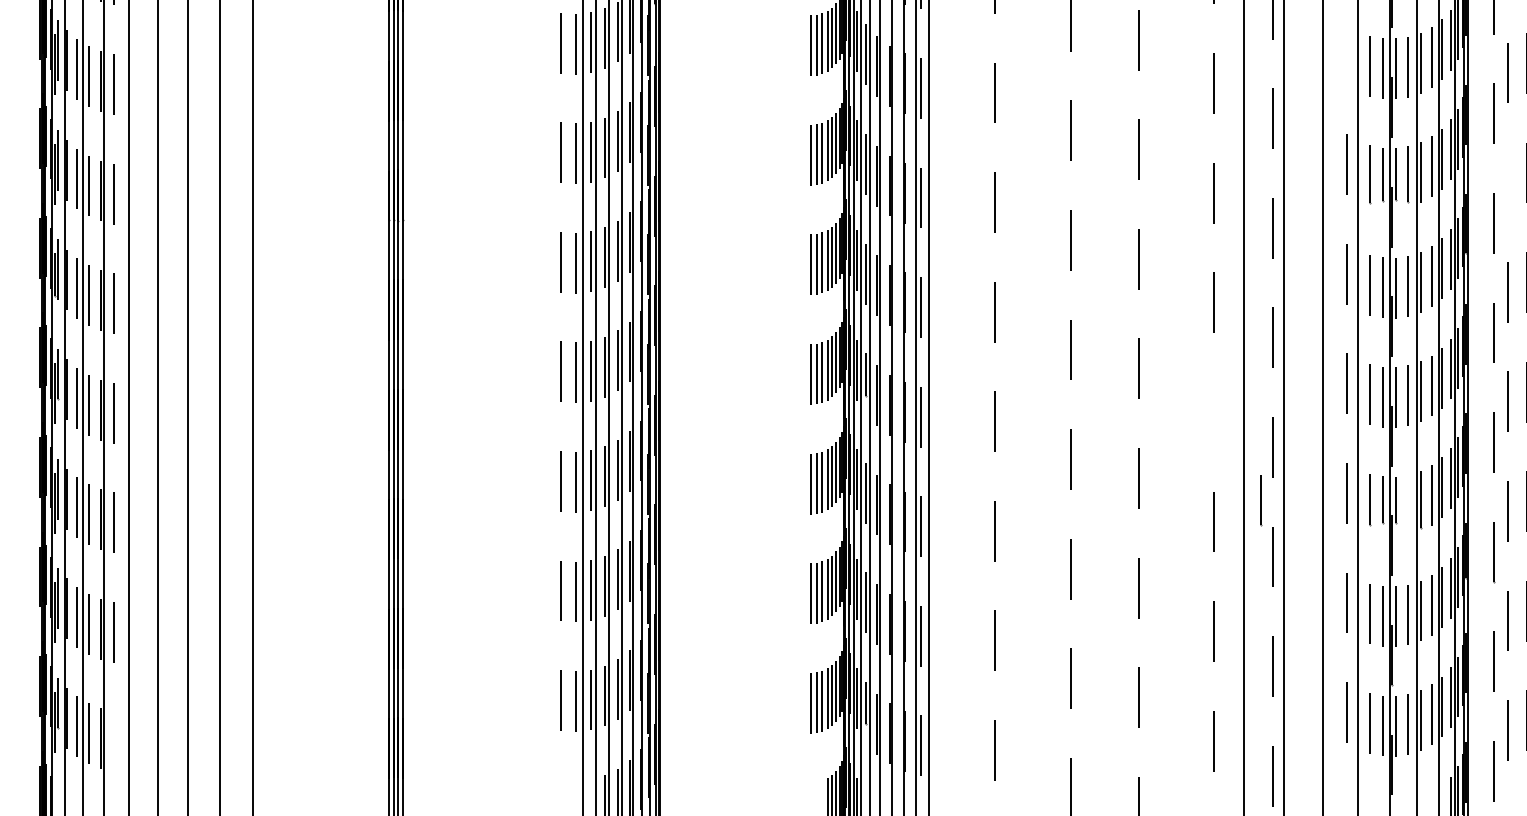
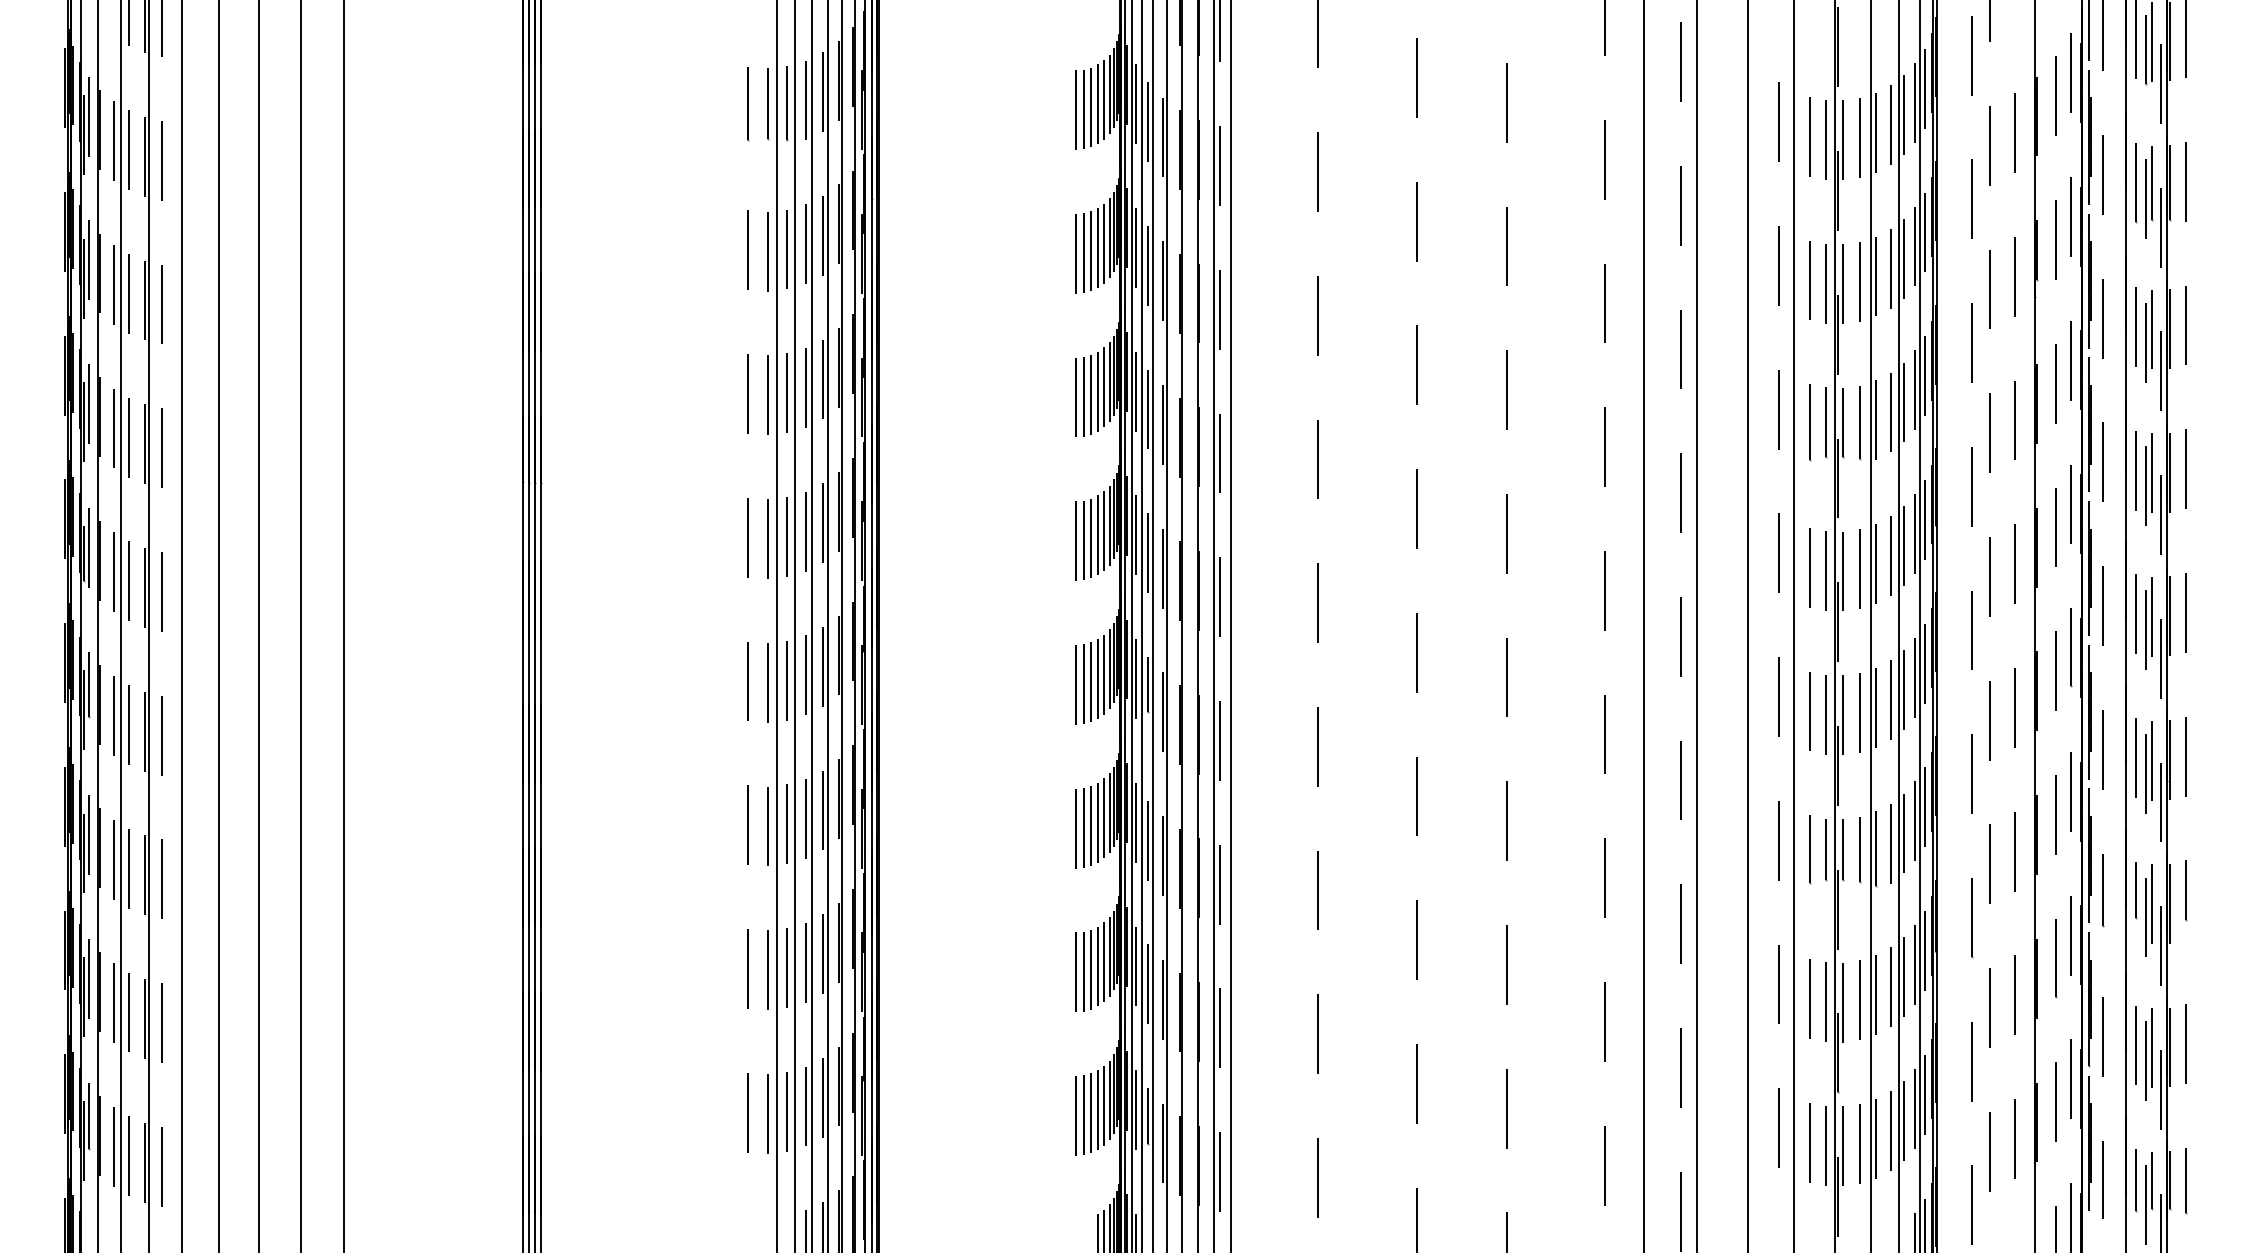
line: (1347, 54) -> (1779, 265), added
line: (1508, 182) -> (1990, 433), added
line: (1213, 412) -> (1604, 734), added
line: (1261, 500) -> (1860, 850), moved
line: (113, 741) -> (161, 1166), added

